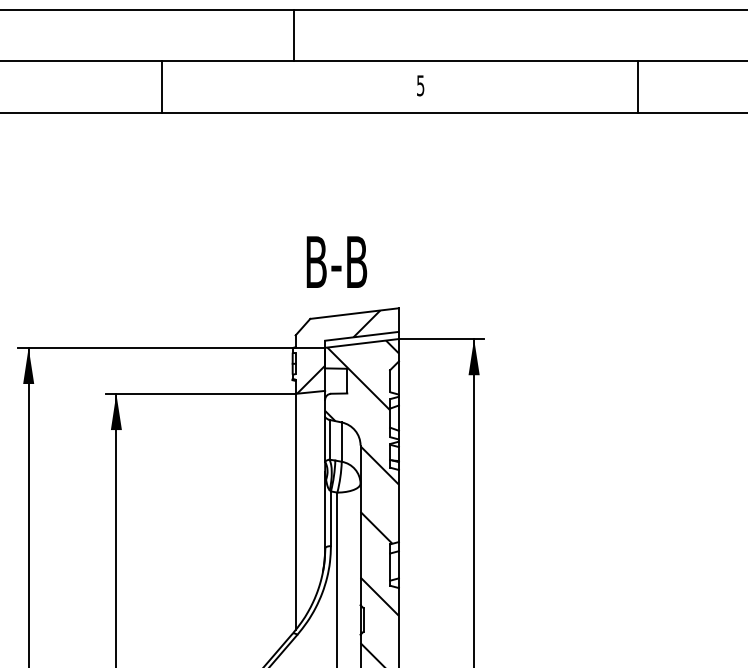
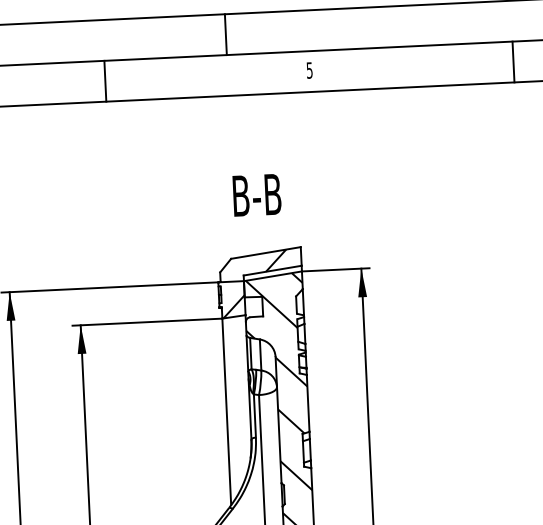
line: (293, 35) -> (225, 34), moved
line: (637, 87) -> (513, 62), moved
text: (336, 261) -> (256, 194), moved

